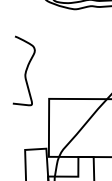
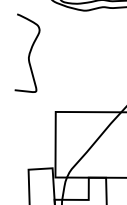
curve: (25, 70) -> (29, 52), moved

